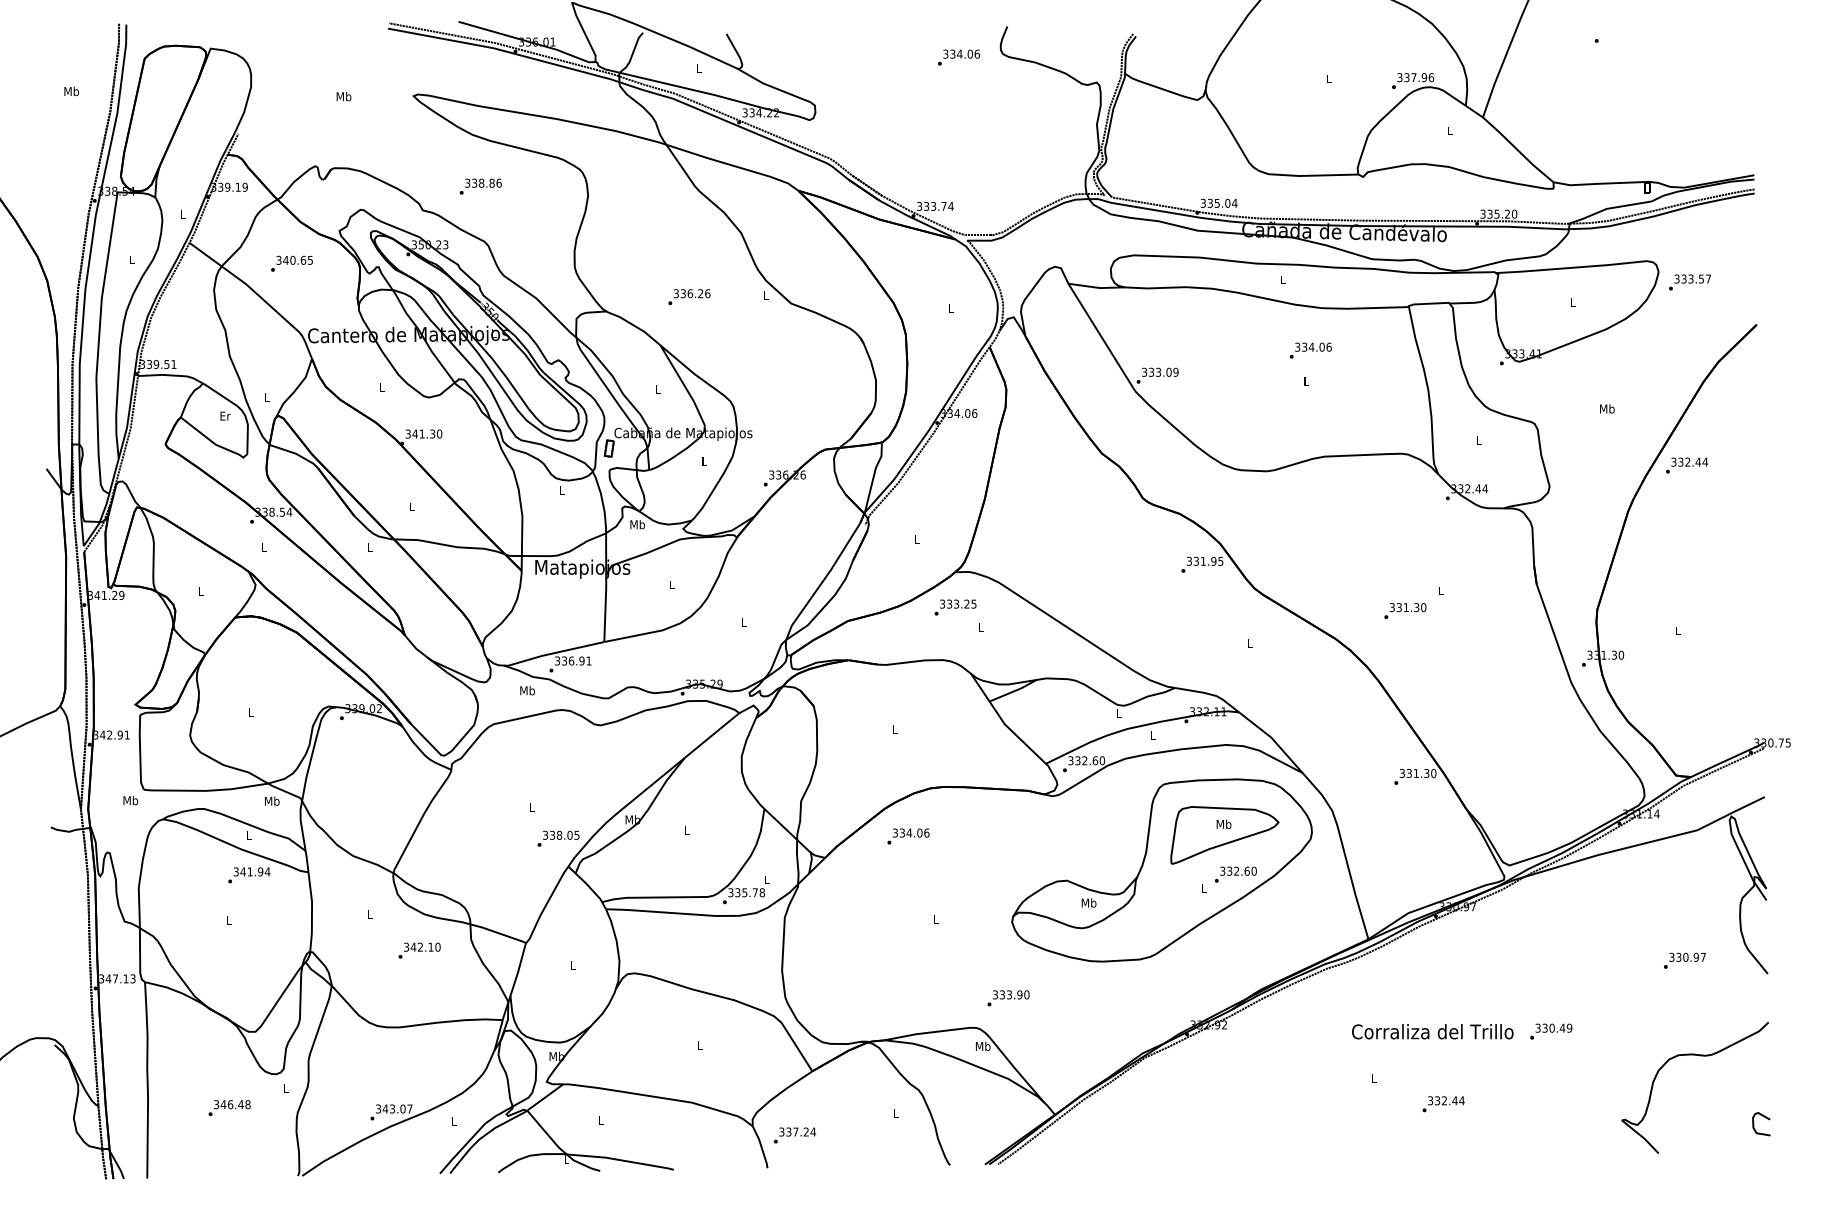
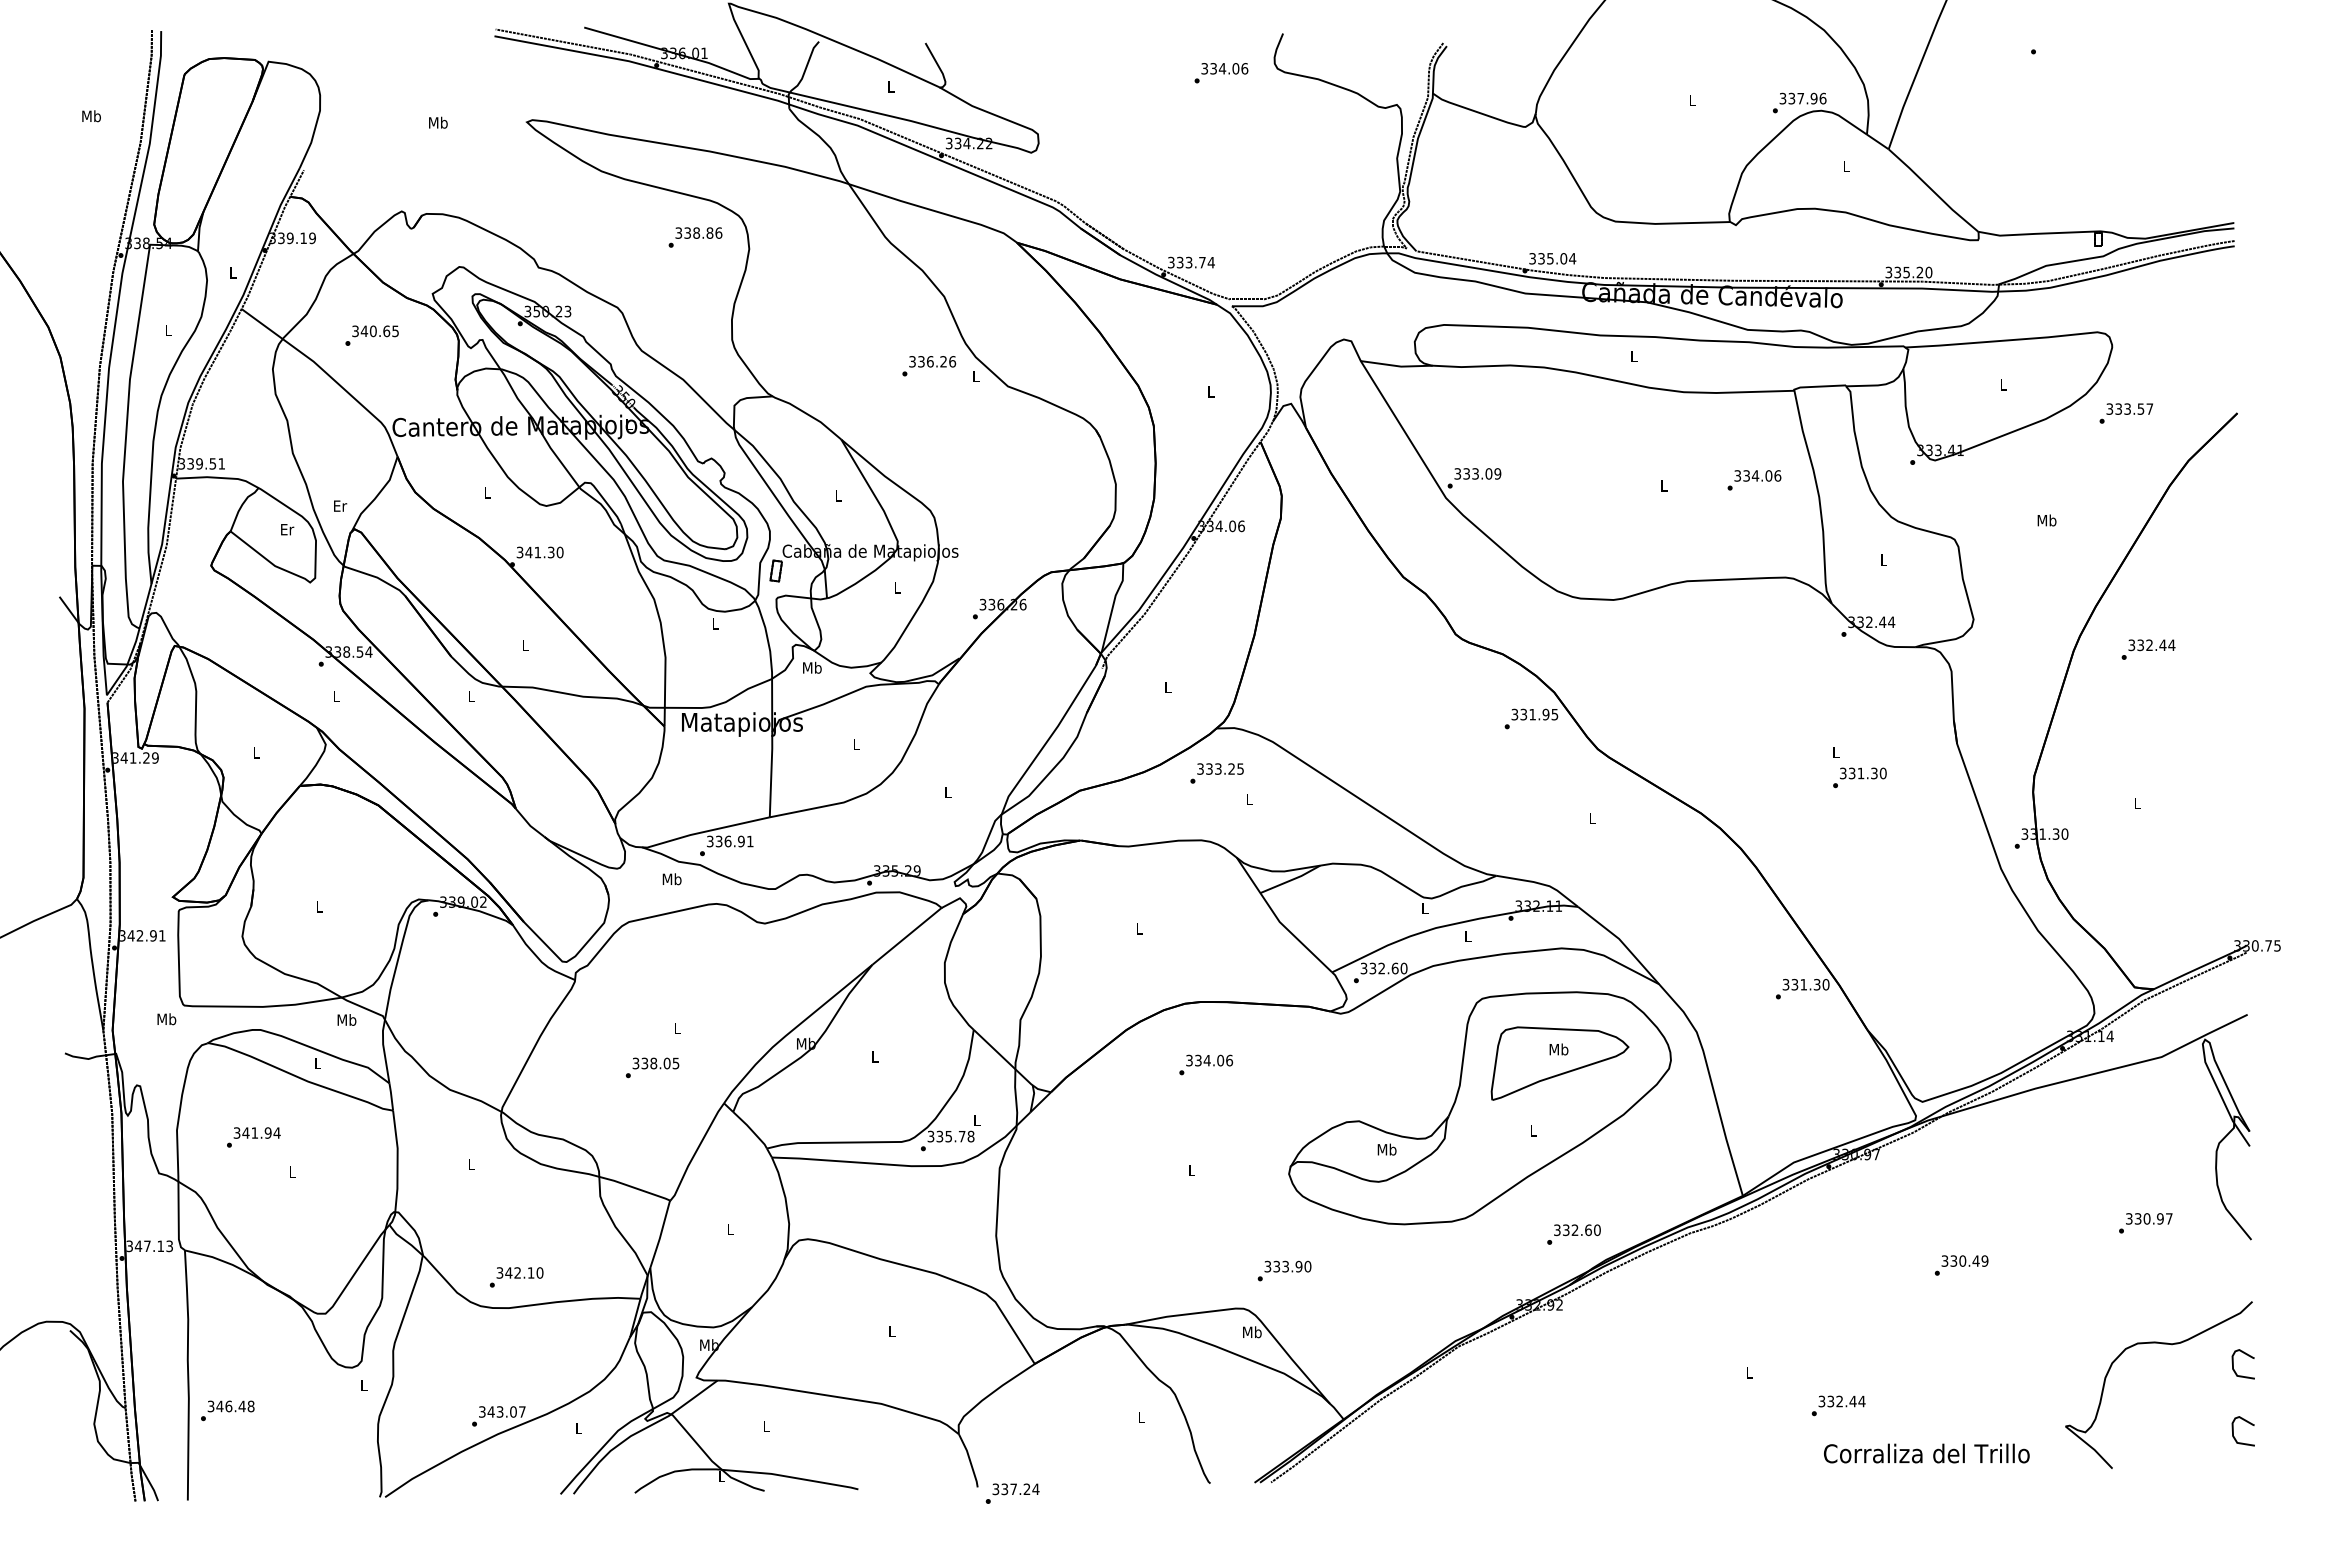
text: (480, 186) -> (695, 237), moved
text: (1689, 282) -> (2125, 413), moved
text: (689, 297) -> (929, 366), moved
text: (1310, 350) -> (1754, 480), moved
text: (267, 397) -> (340, 505), L -> Er
text: (1686, 465) -> (2148, 649), moved
text: (1405, 610) -> (1859, 777), moved
text: (908, 836) -> (1206, 1064), moved
text: (558, 838) -> (652, 1067), moved
text: (1235, 874) -> (1573, 1234), moved
text: (249, 875) -> (253, 1137), moved
text: (419, 950) -> (516, 1277), moved
text: (1432, 1031) -> (1926, 1453), moved
text: (1551, 1031) -> (1961, 1265), moved
curve: (1753, 1071) -> (2233, 1364), added
text: (229, 1107) -> (227, 1410), moved
text: (794, 1135) -> (1012, 1493), moved

